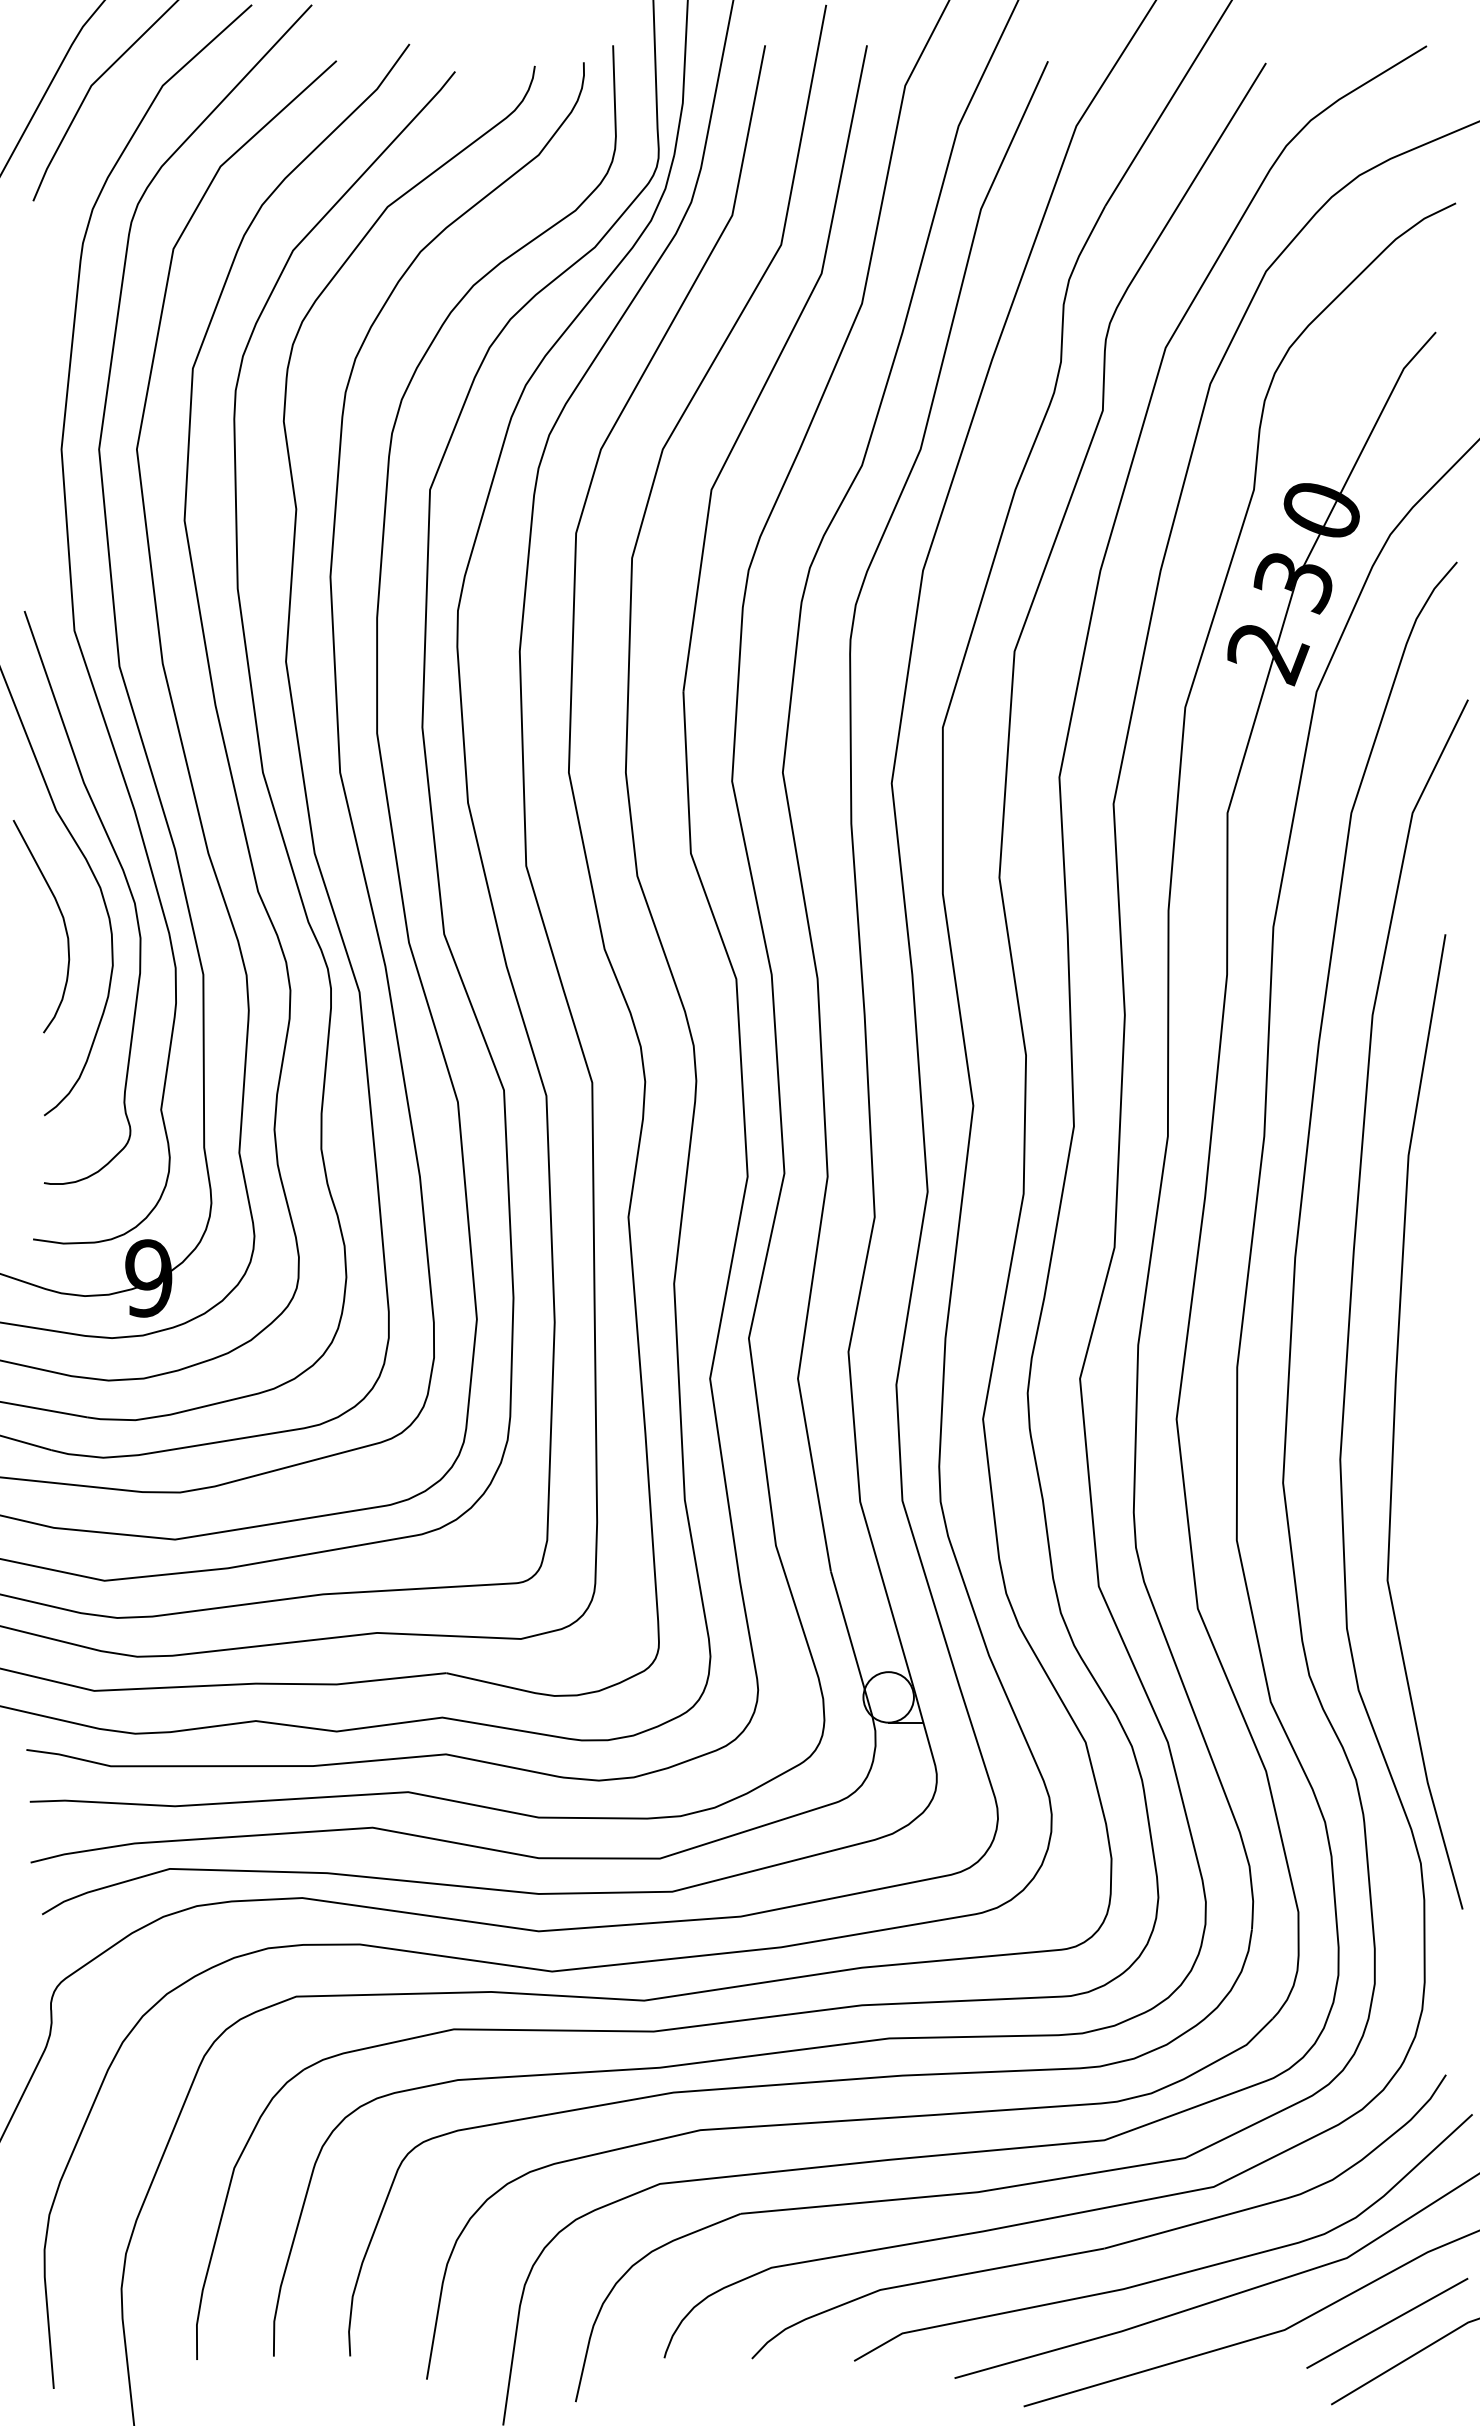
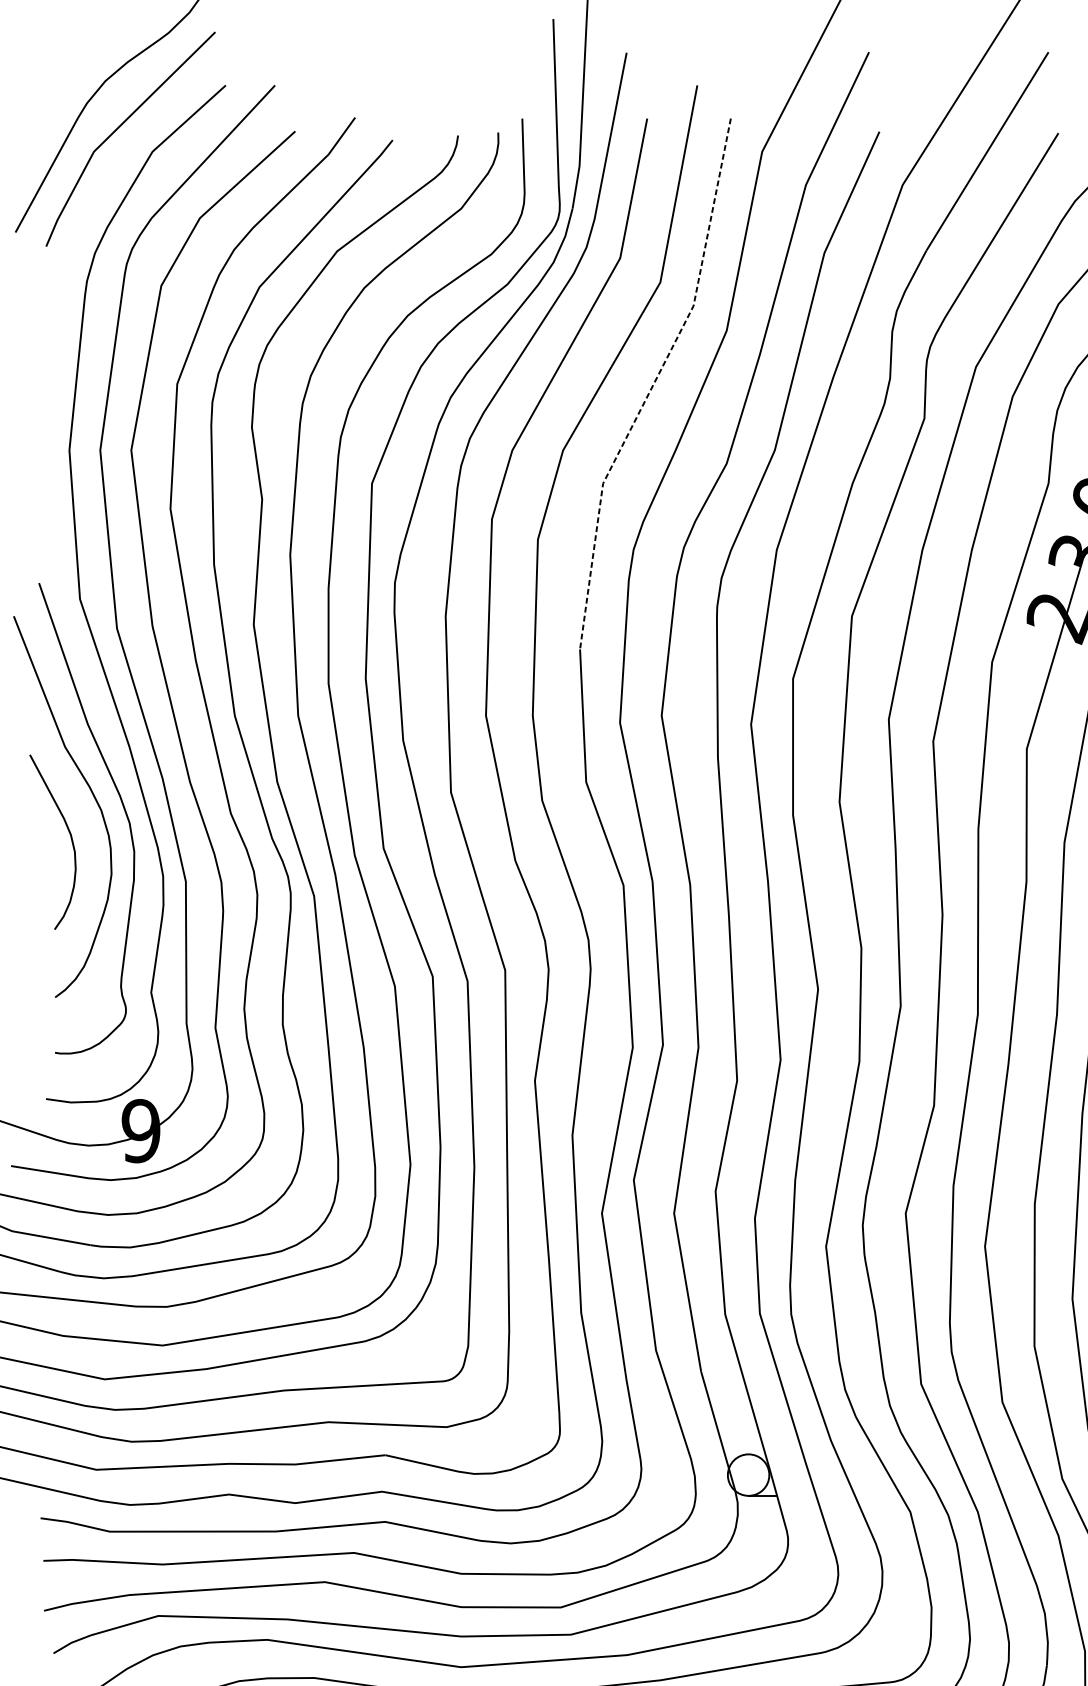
line: (773, 368) -> (654, 383), solid -> dashed

